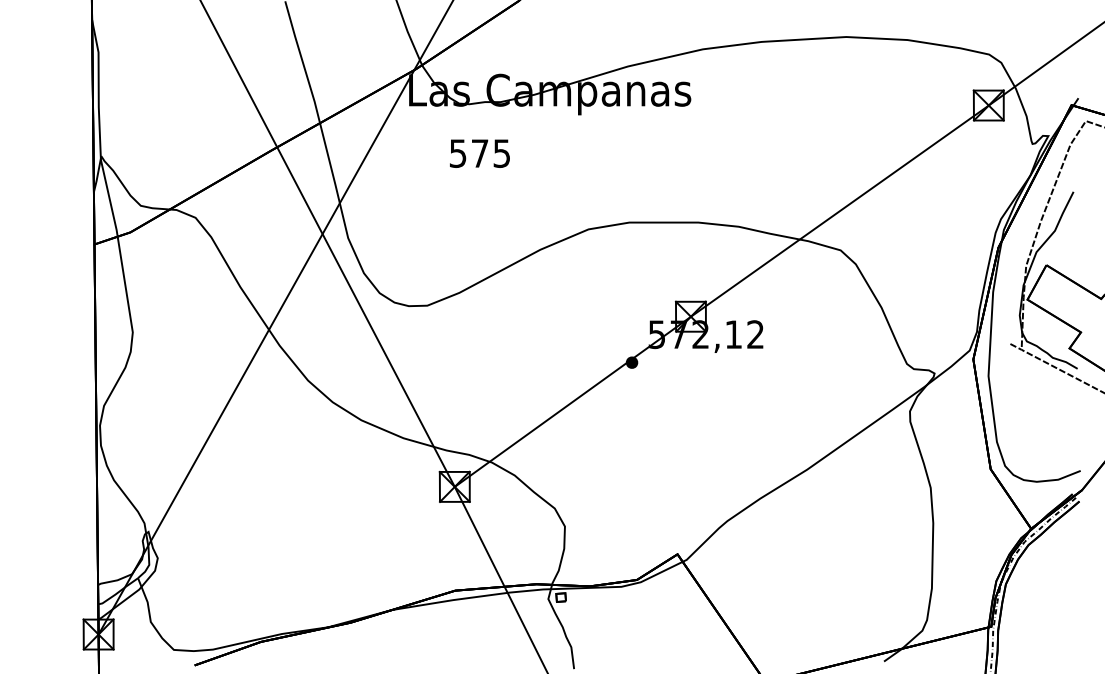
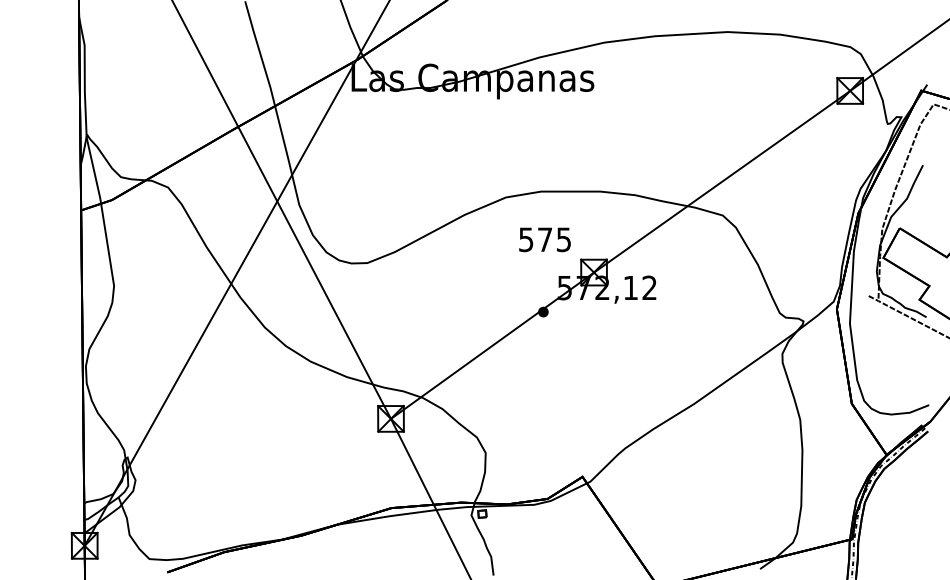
text: (479, 153) -> (544, 239), moved

